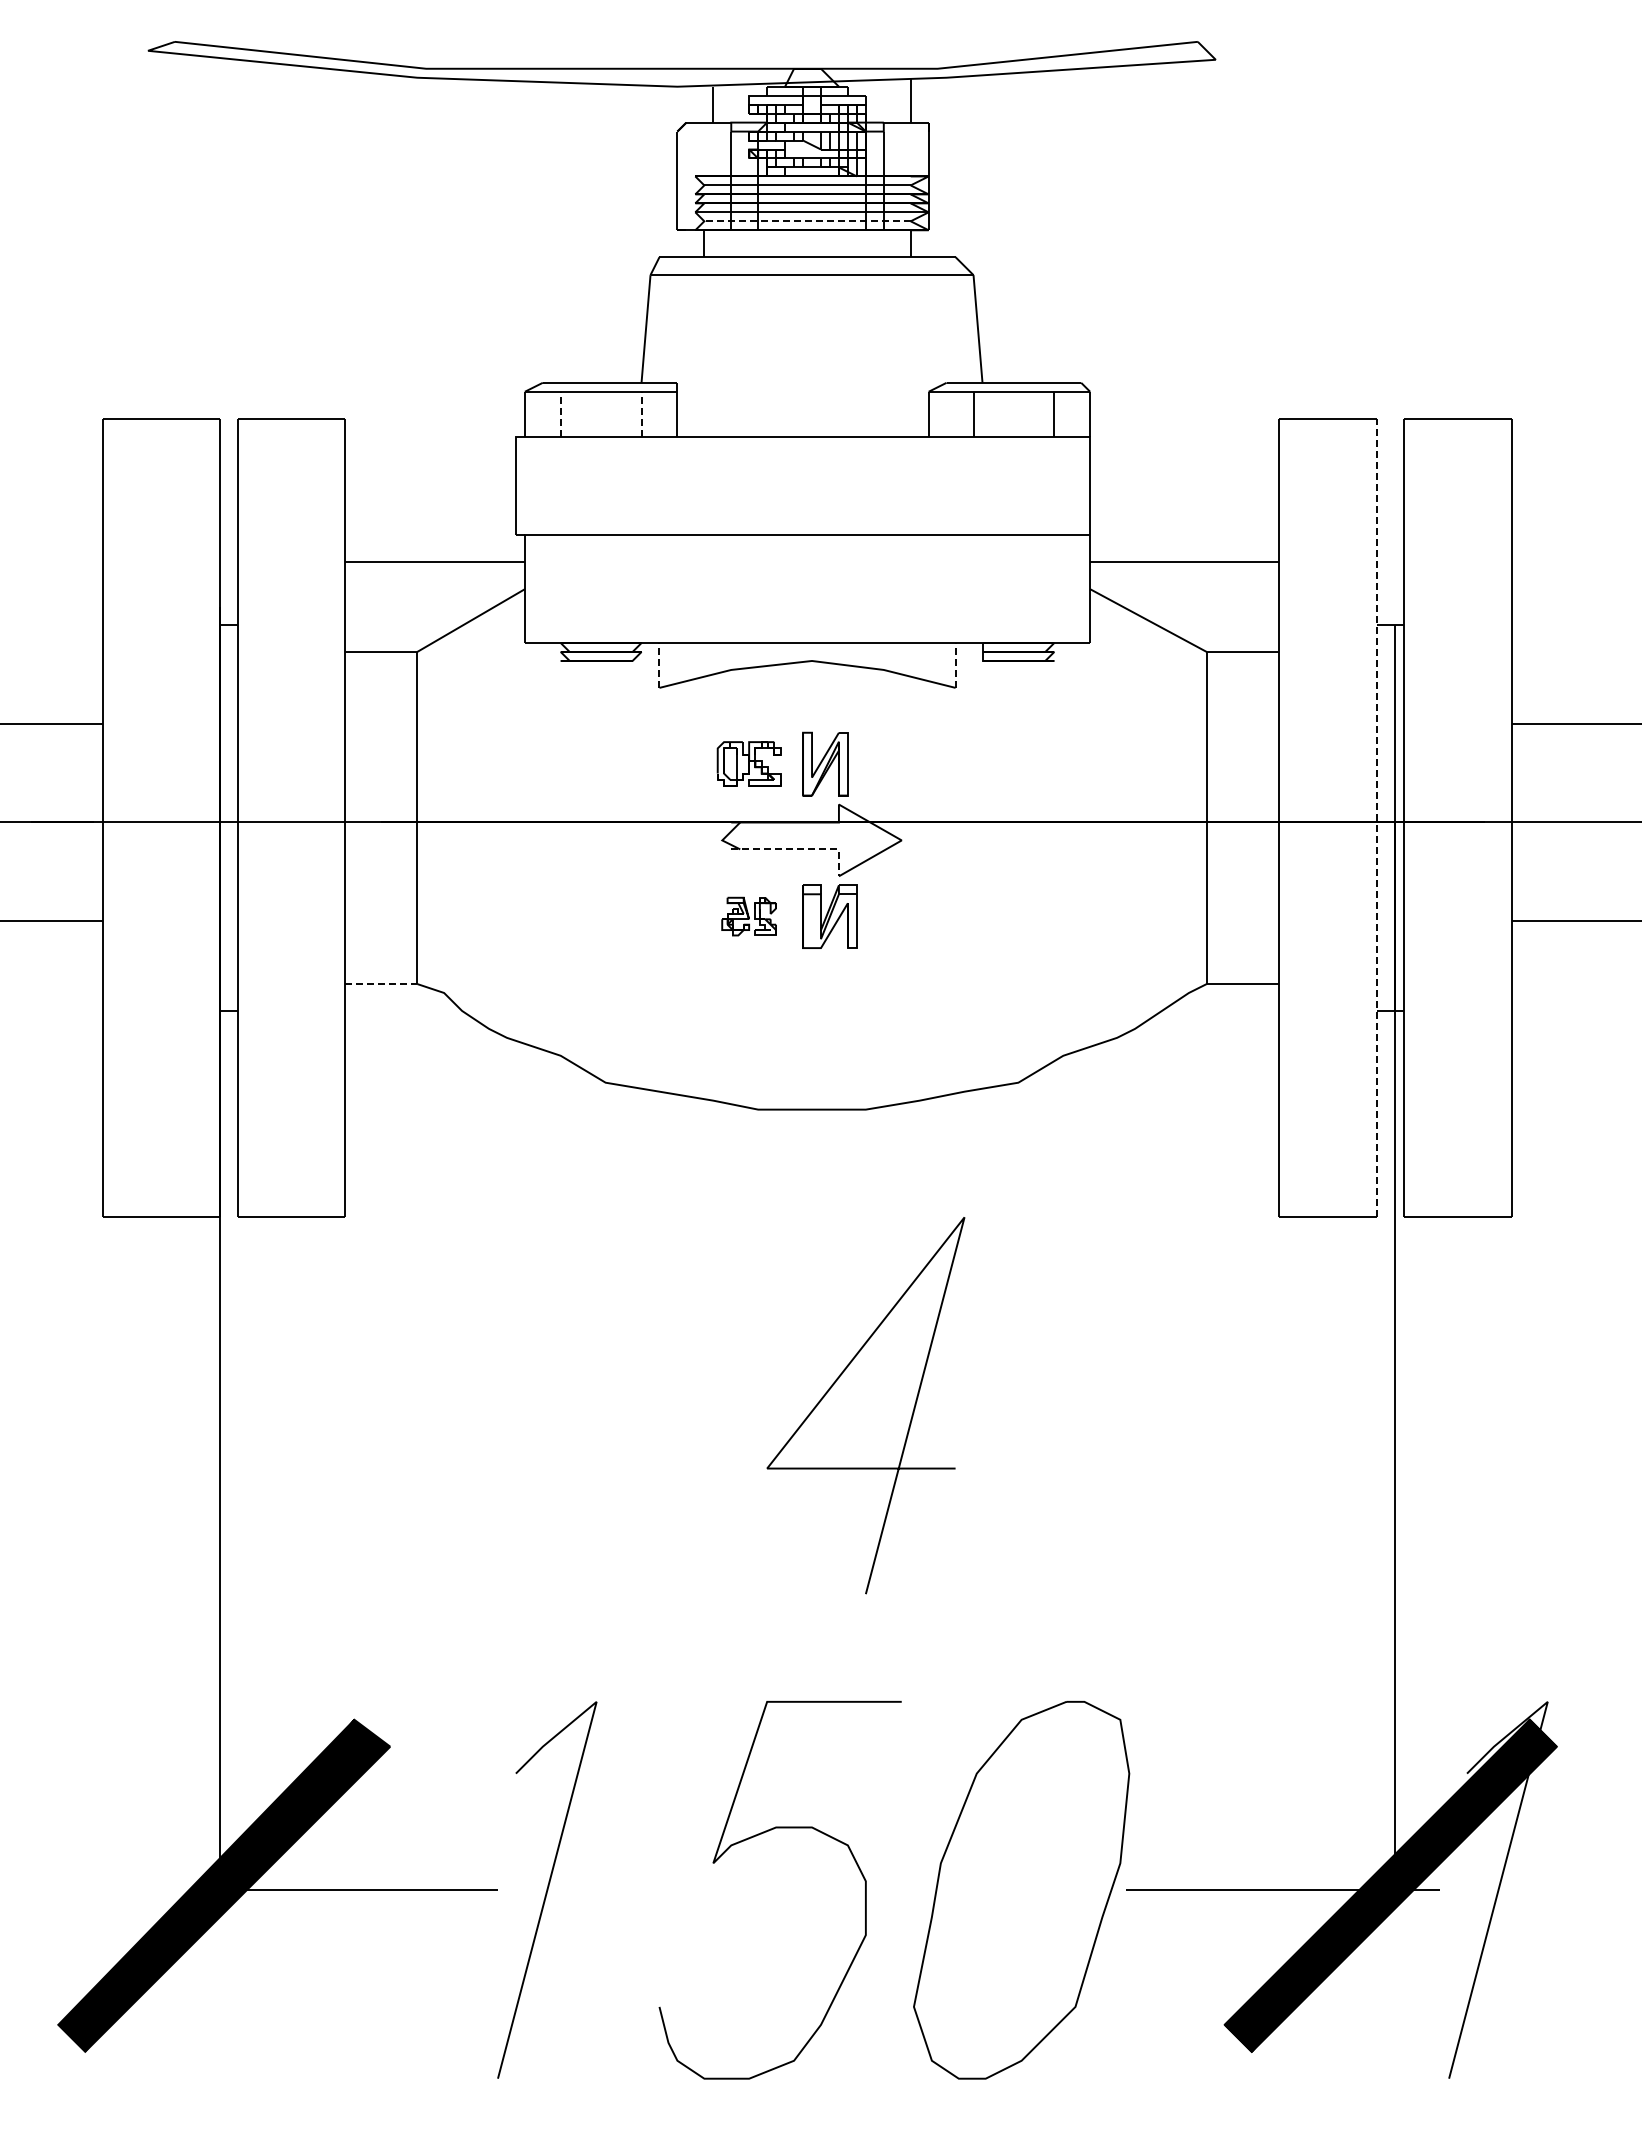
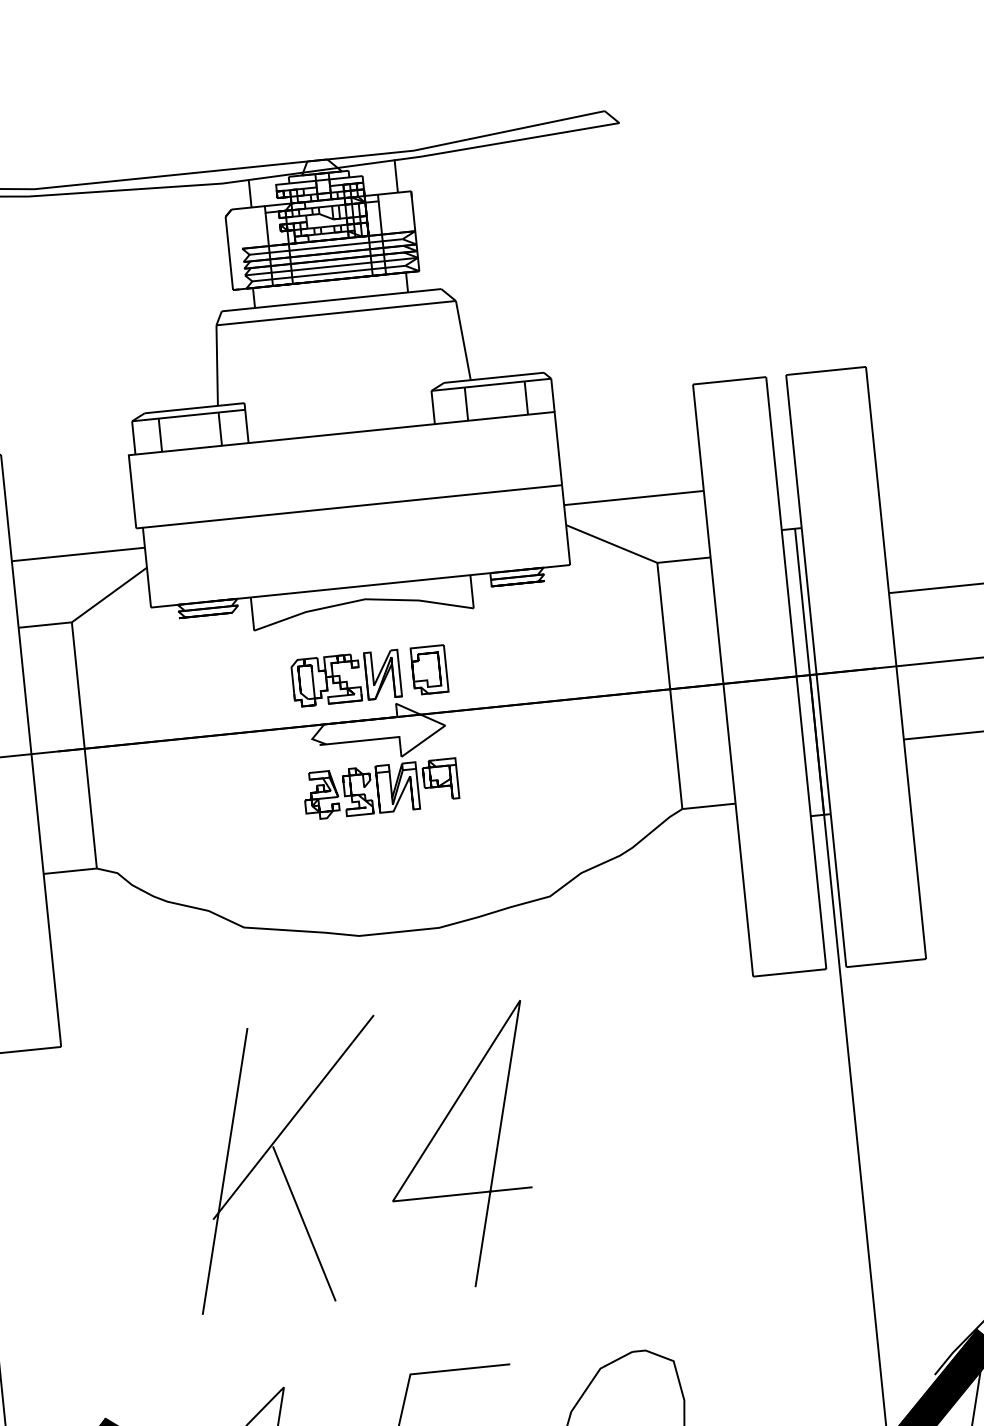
line: (807, 221) -> (328, 273), dashed -> solid
line: (560, 413) -> (160, 434), dashed -> solid
line: (641, 413) -> (220, 428), dashed -> solid
line: (659, 664) -> (252, 613), dashed -> solid
line: (955, 664) -> (471, 591), dashed -> solid
part: (748, 763) -> (325, 680), size x1.43
part: (888, 764) -> (429, 670), added
line: (1377, 818) -> (796, 673), dashed -> solid
line: (799, 849) -> (370, 740), dashed -> solid
part: (888, 911) -> (440, 779), added
part: (748, 916) -> (337, 793), size x1.67
line: (381, 984) -> (70, 871), dashed -> solid
part: (624, 1408) -> (282, 1167), added

